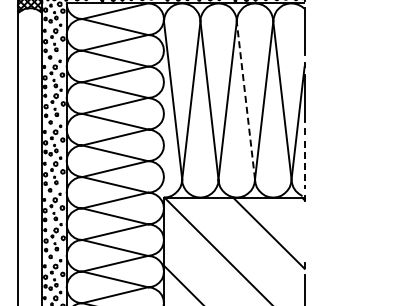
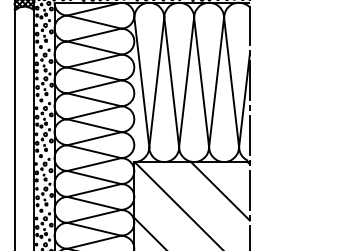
line: (245, 100) -> (201, 82), dashed -> solid
line: (304, 165) -> (249, 135), dashed -> solid
line: (304, 231) -> (249, 189), added

